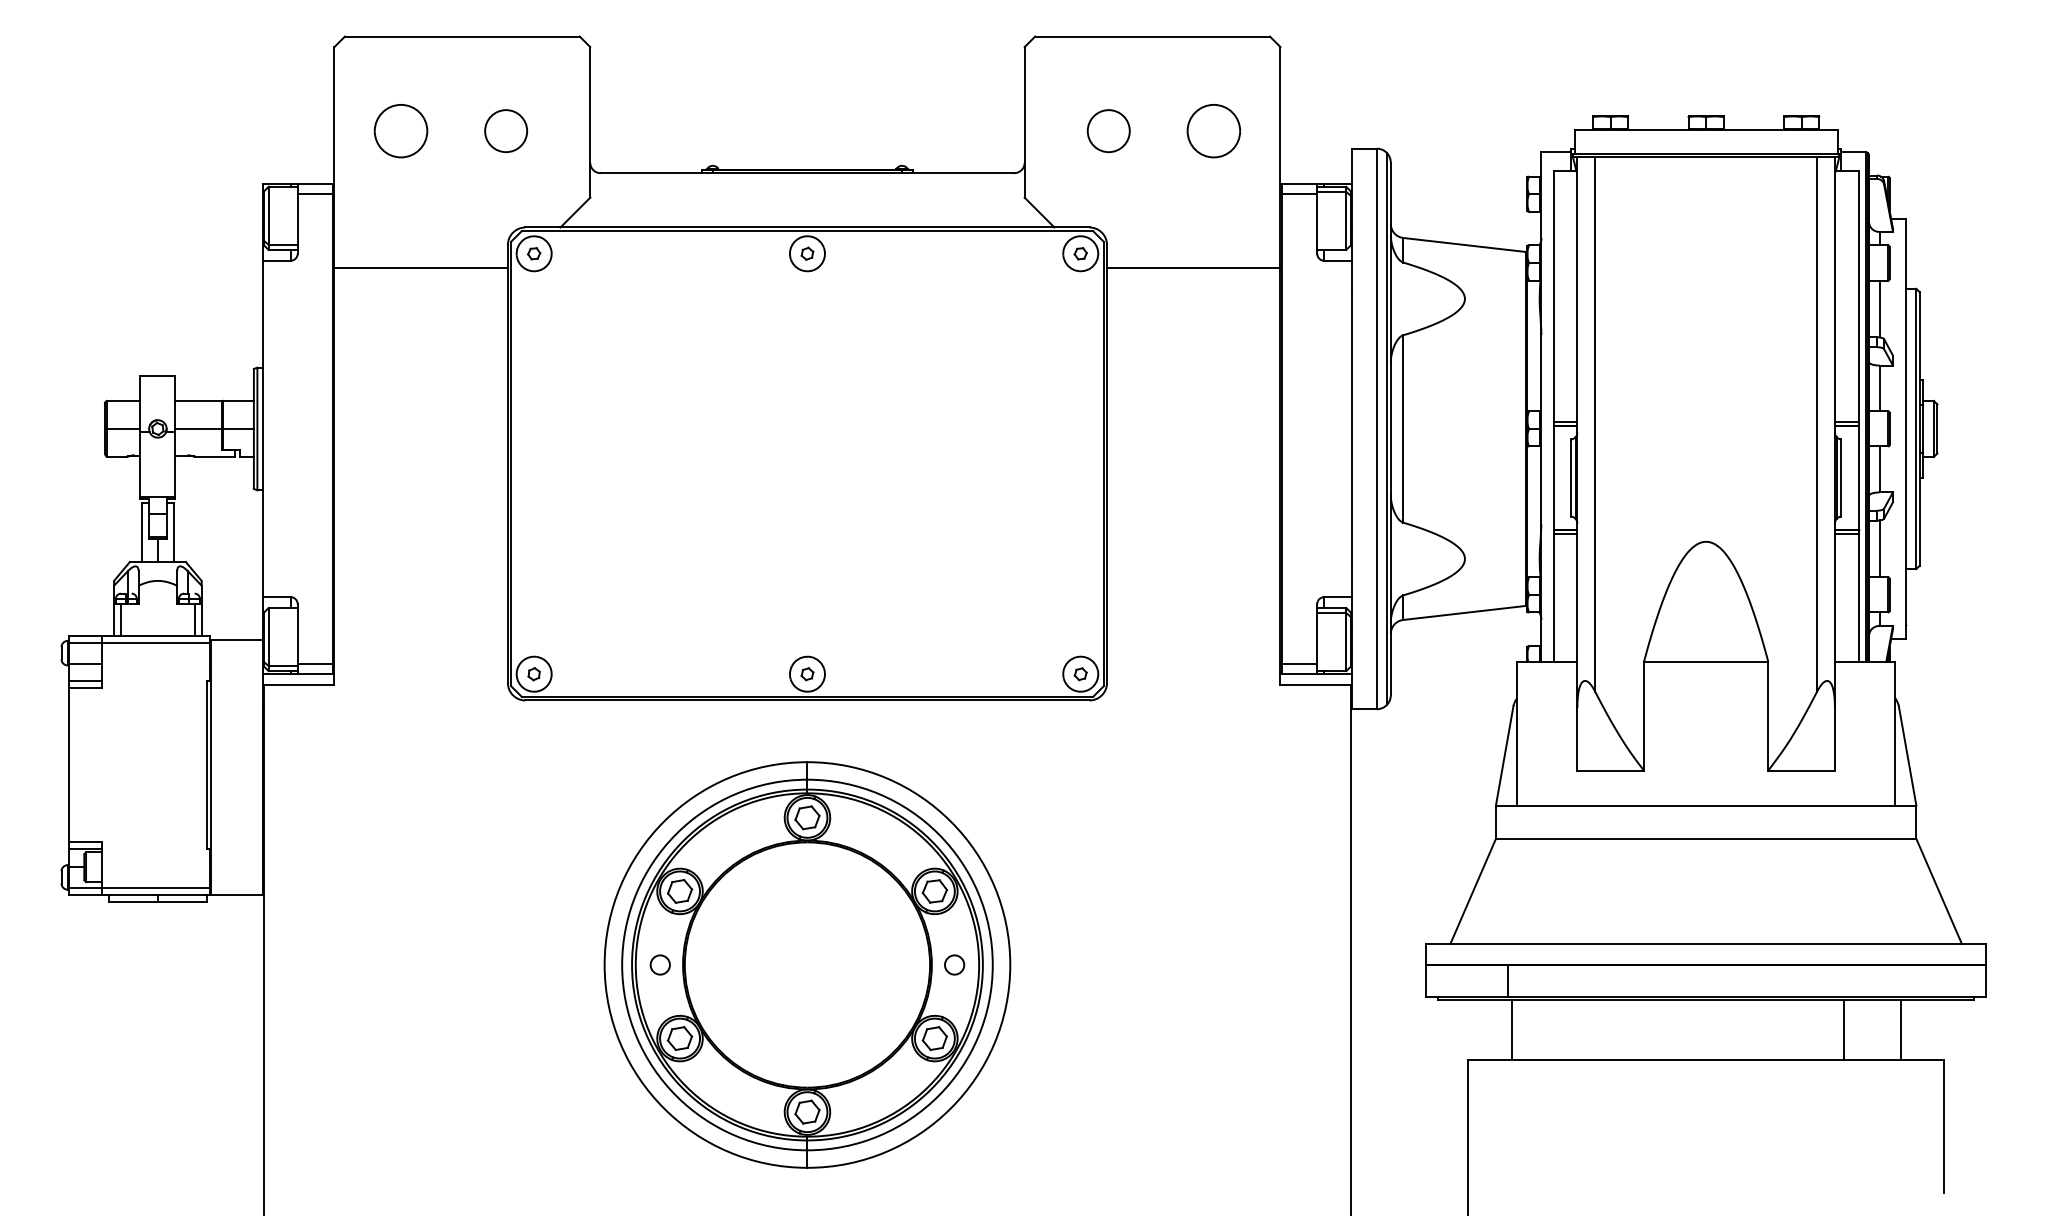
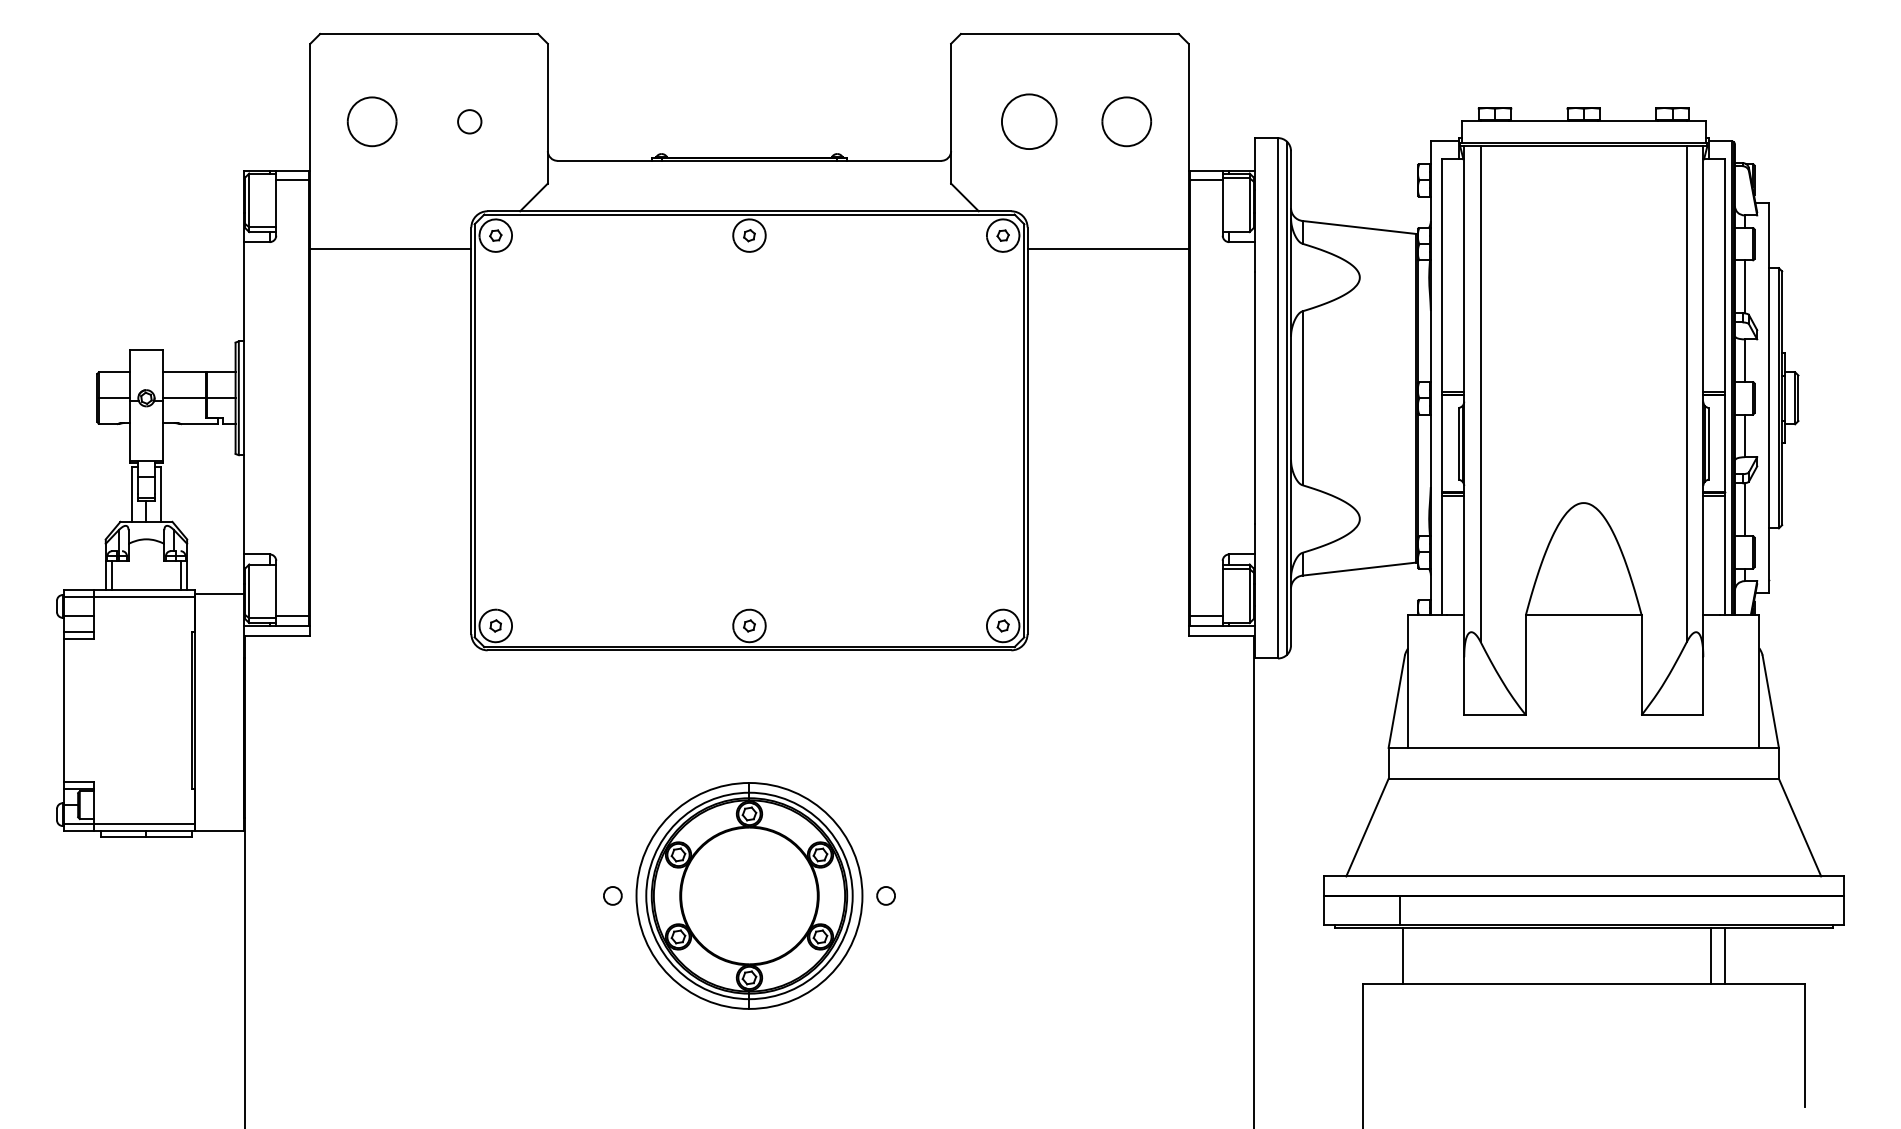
circle: (505, 130) -> (469, 121), size x0.6
circle: (1108, 130) -> (1028, 121), size x1.4
part: (807, 964) -> (749, 895), size x0.6
line: (1900, 1029) -> (1725, 955), moved

